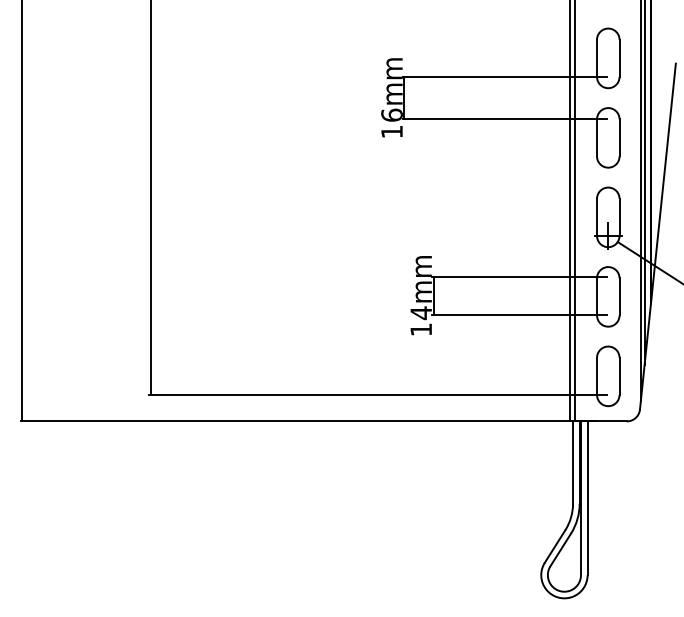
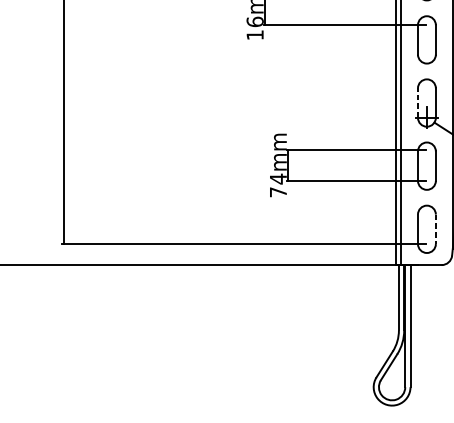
line: (597, 217) -> (418, 103), solid -> dashed
text: (420, 329) -> (277, 192), 14mm -> 74mm
line: (619, 376) -> (435, 229), solid -> dashed

